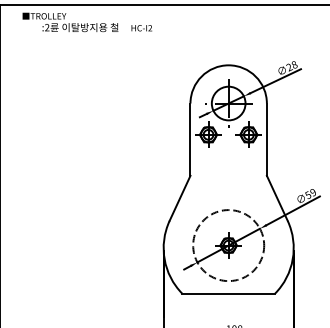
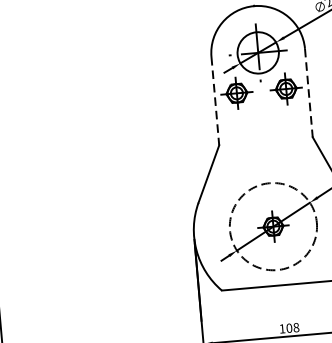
line: (190, 140) -> (215, 102), solid -> dashed
line: (266, 140) -> (308, 94), solid -> dashed

